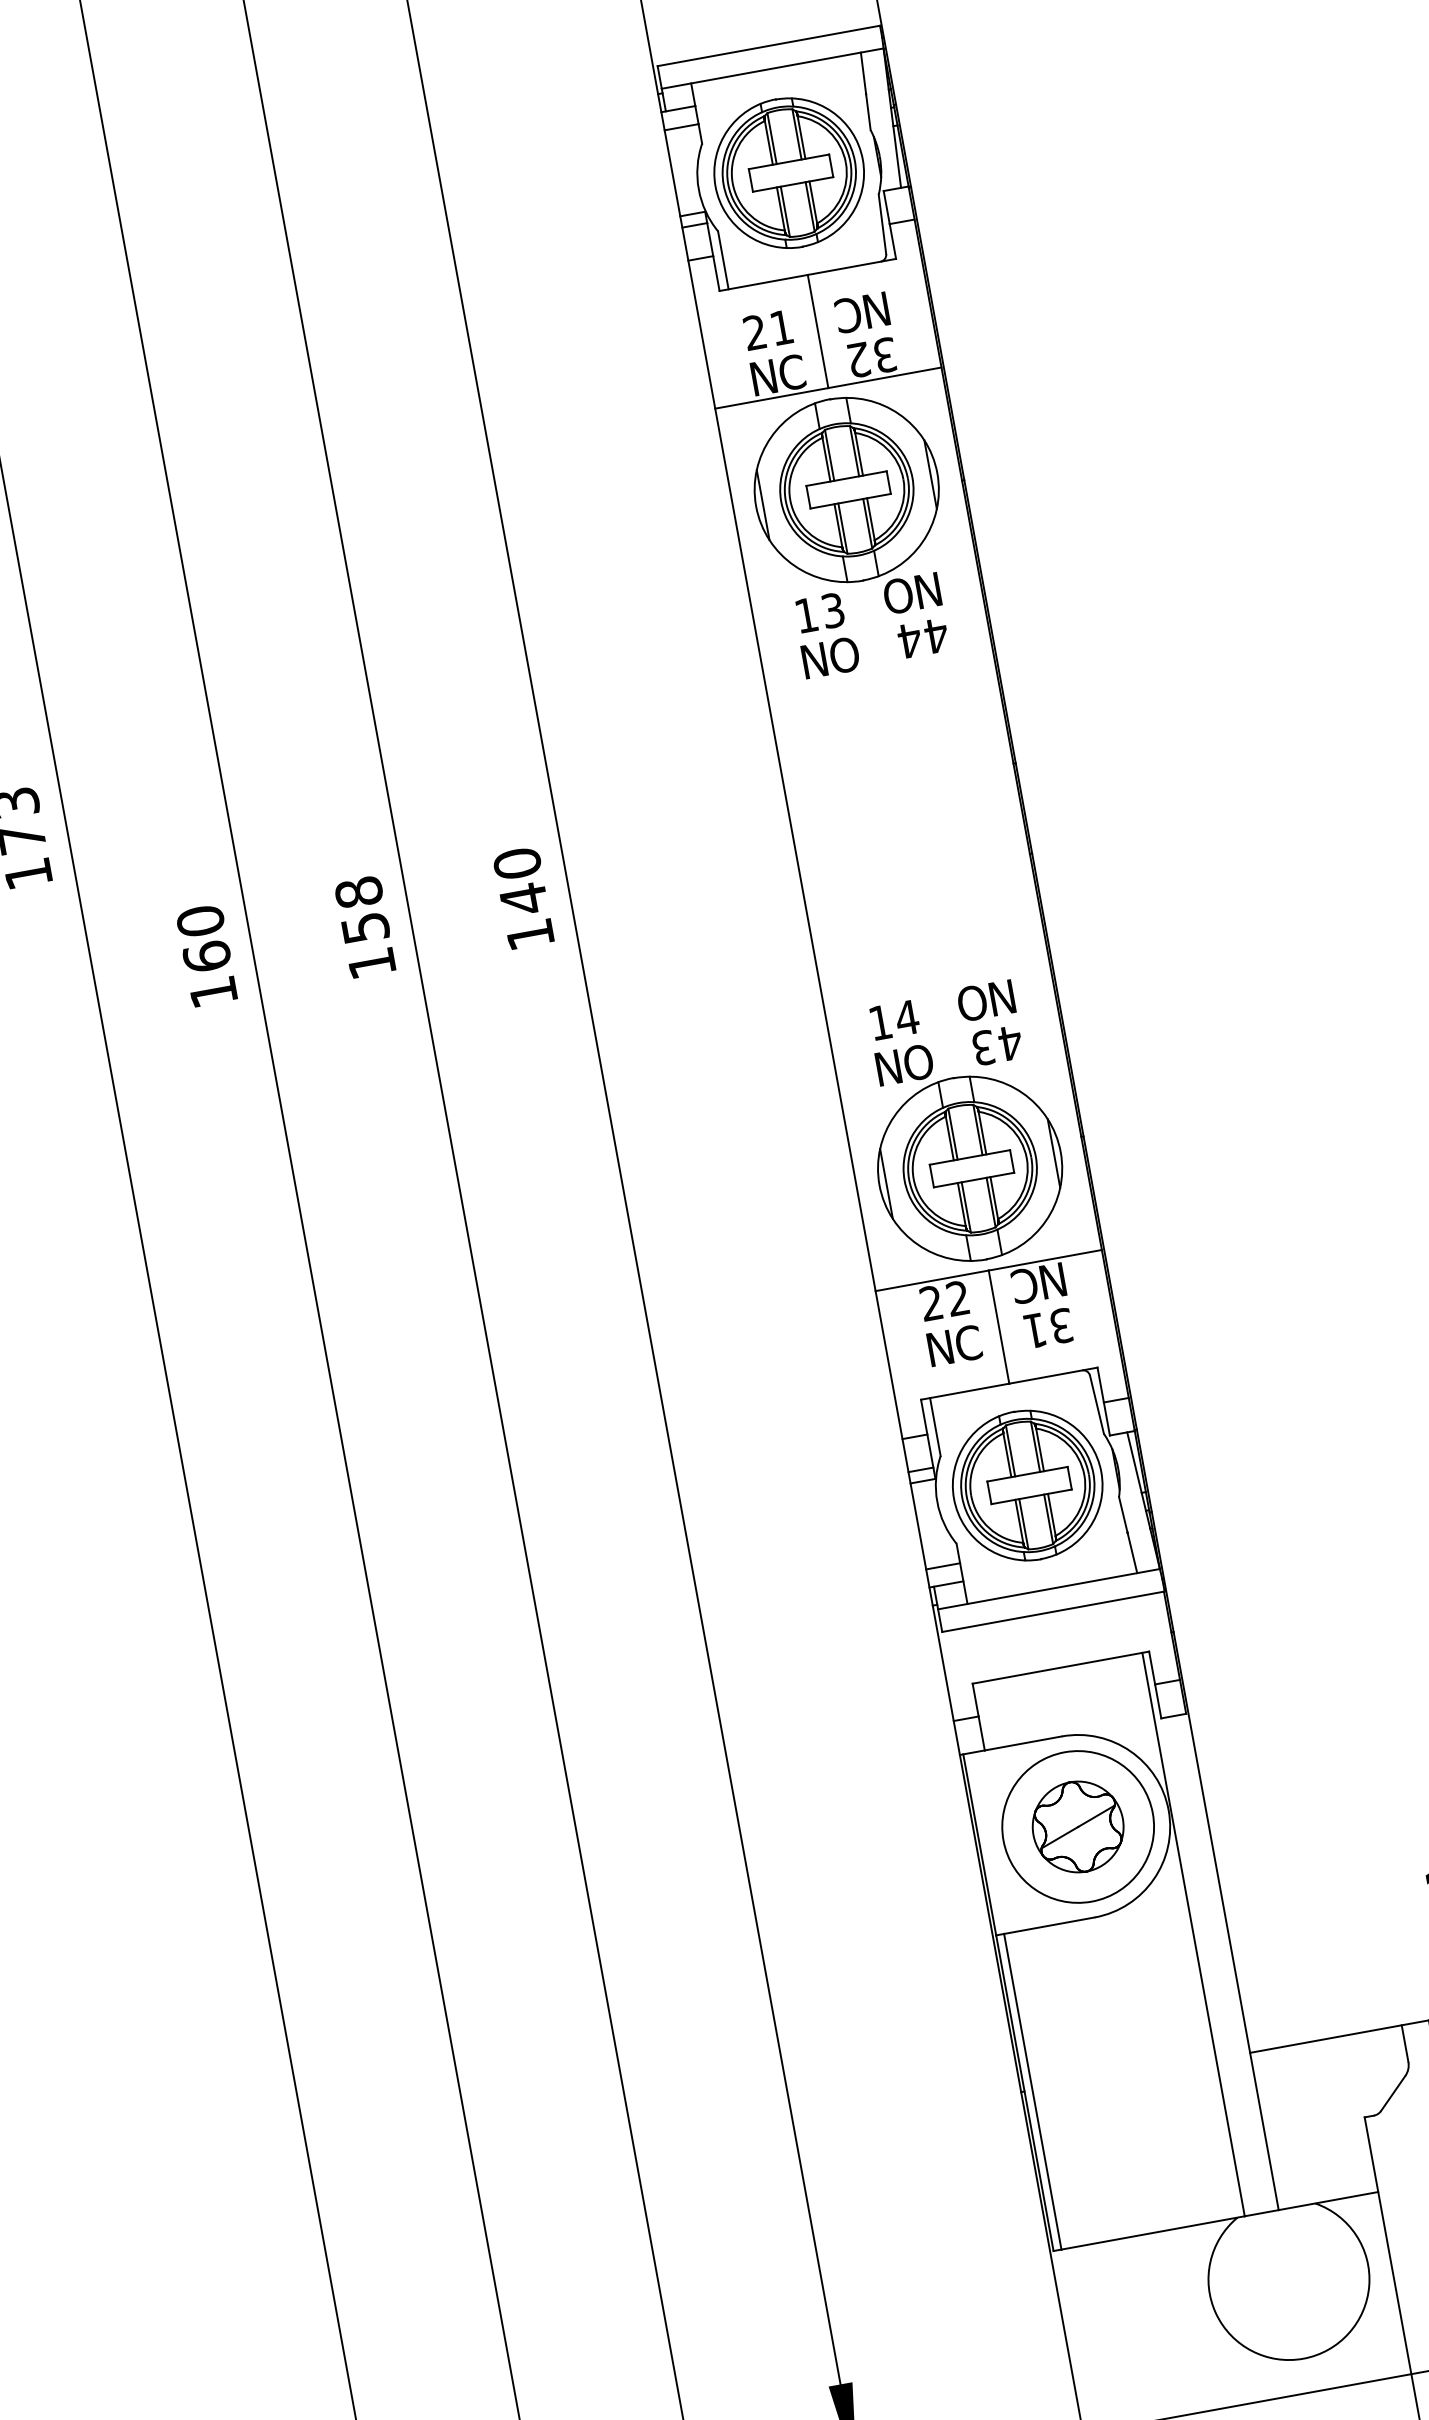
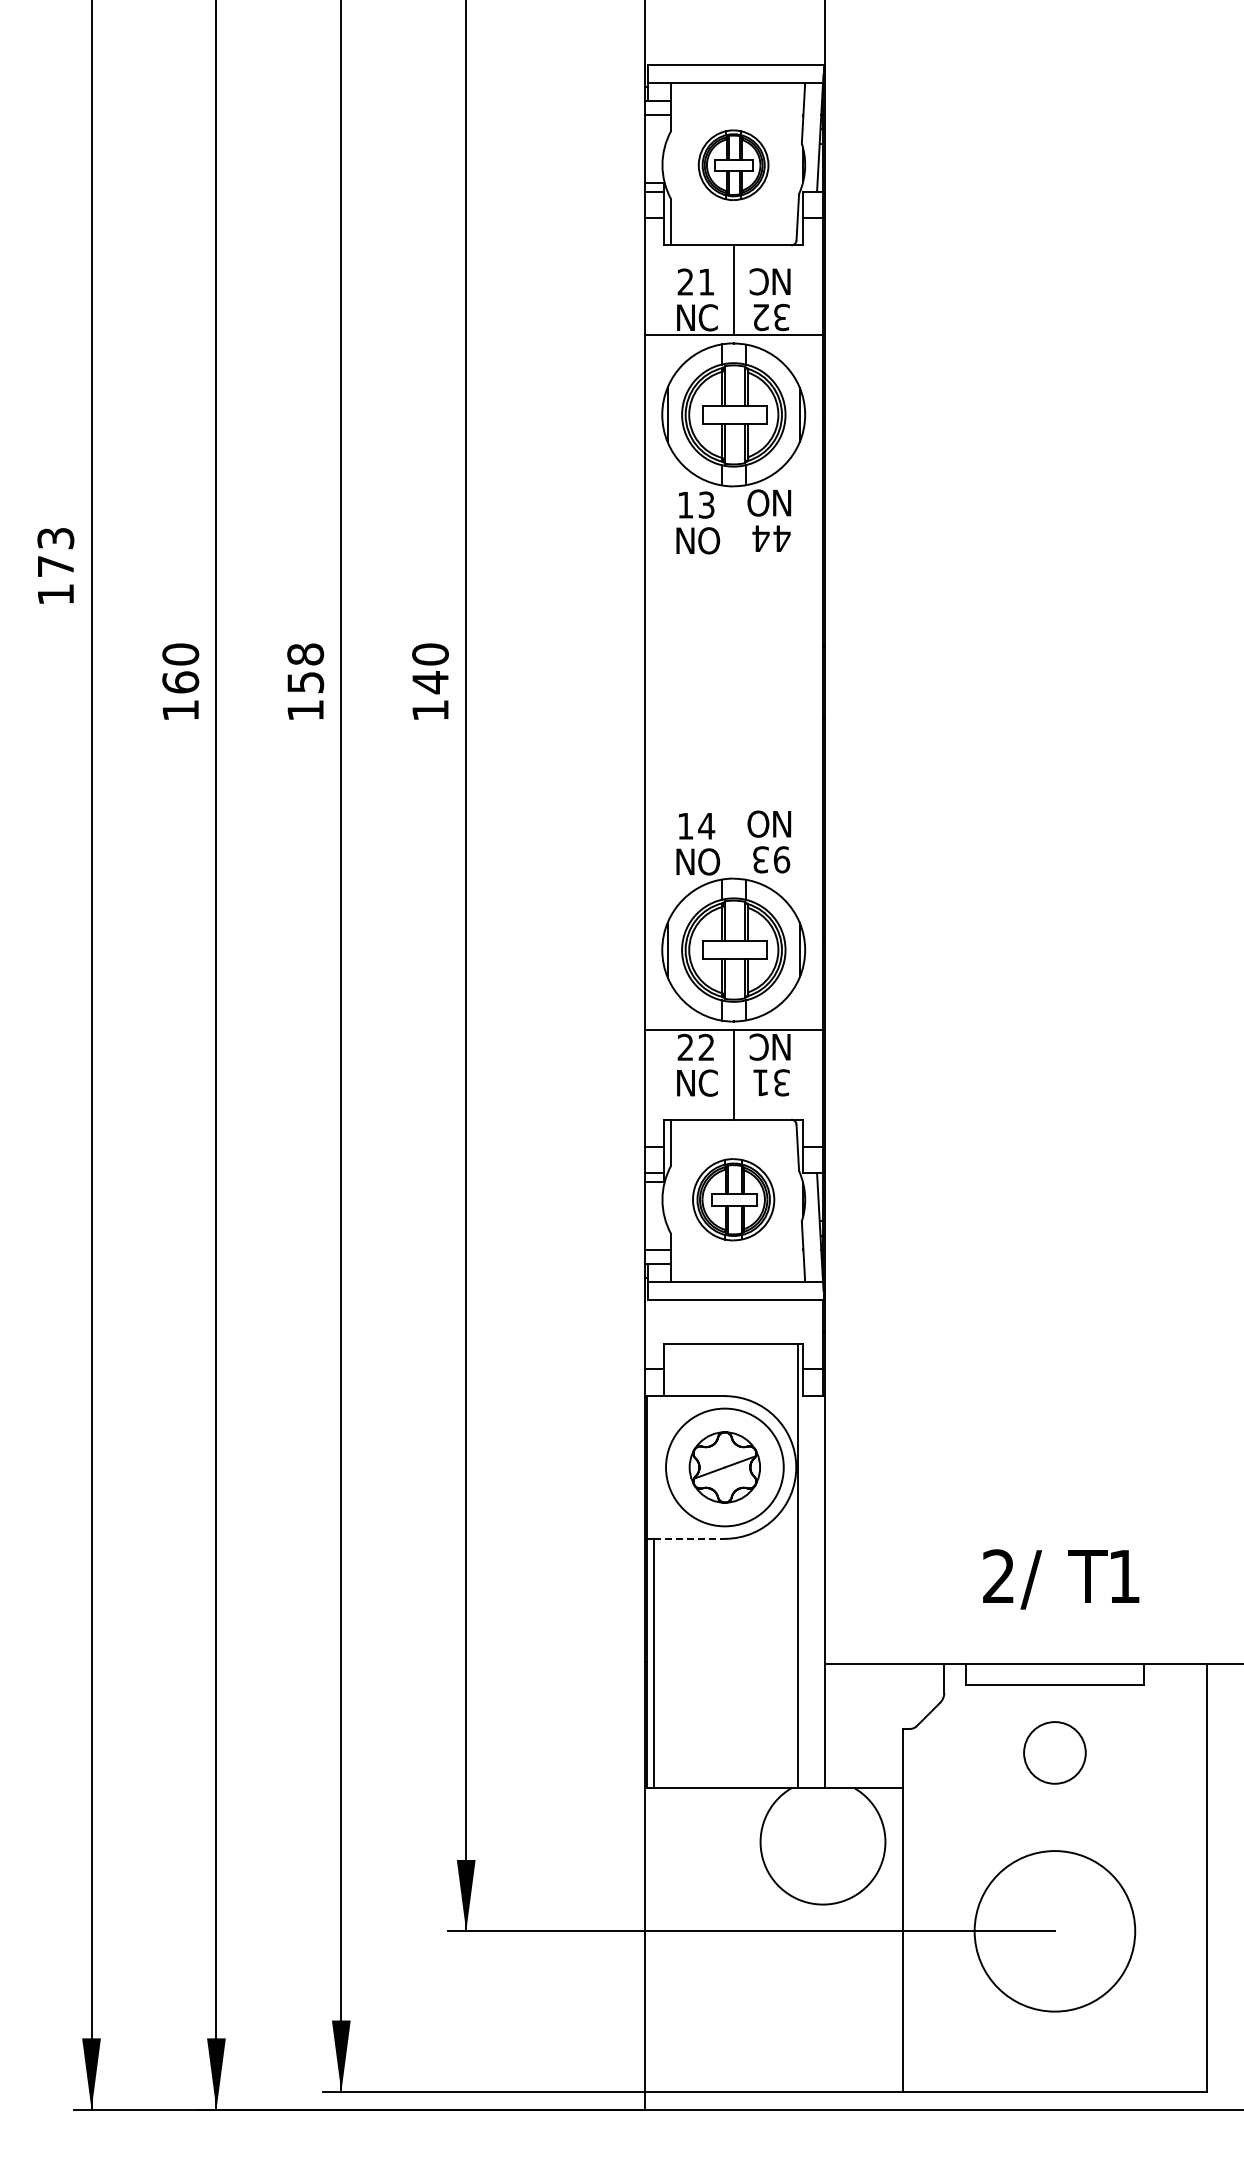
part: (788, 173) -> (733, 165), size x0.6
text: (1009, 1042) -> (781, 859), 4 -> 9
part: (1027, 1485) -> (733, 1199), size x0.7
line: (1049, 1925) -> (689, 1538), solid -> dashed

